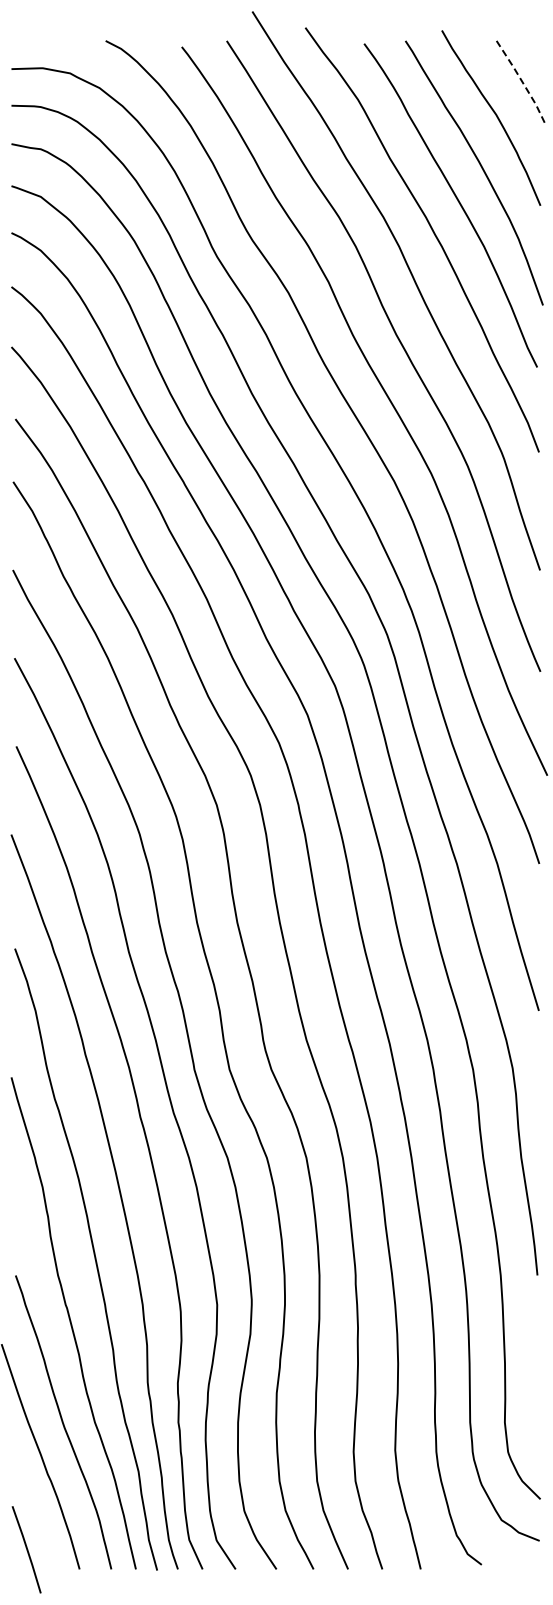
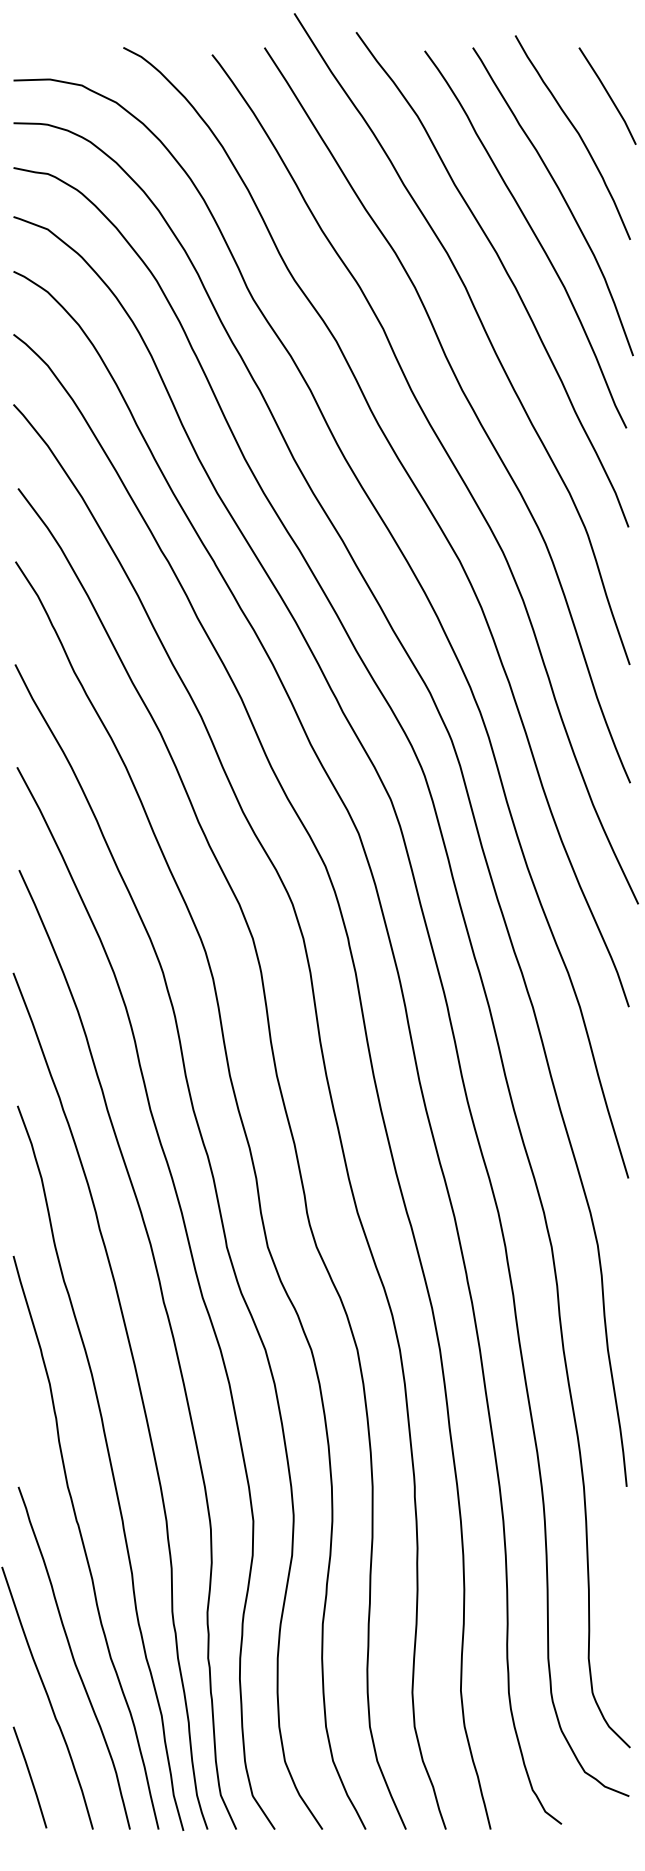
line: (522, 82) -> (609, 96), dashed -> solid
line: (26, 1549) -> (29, 1777), moved

